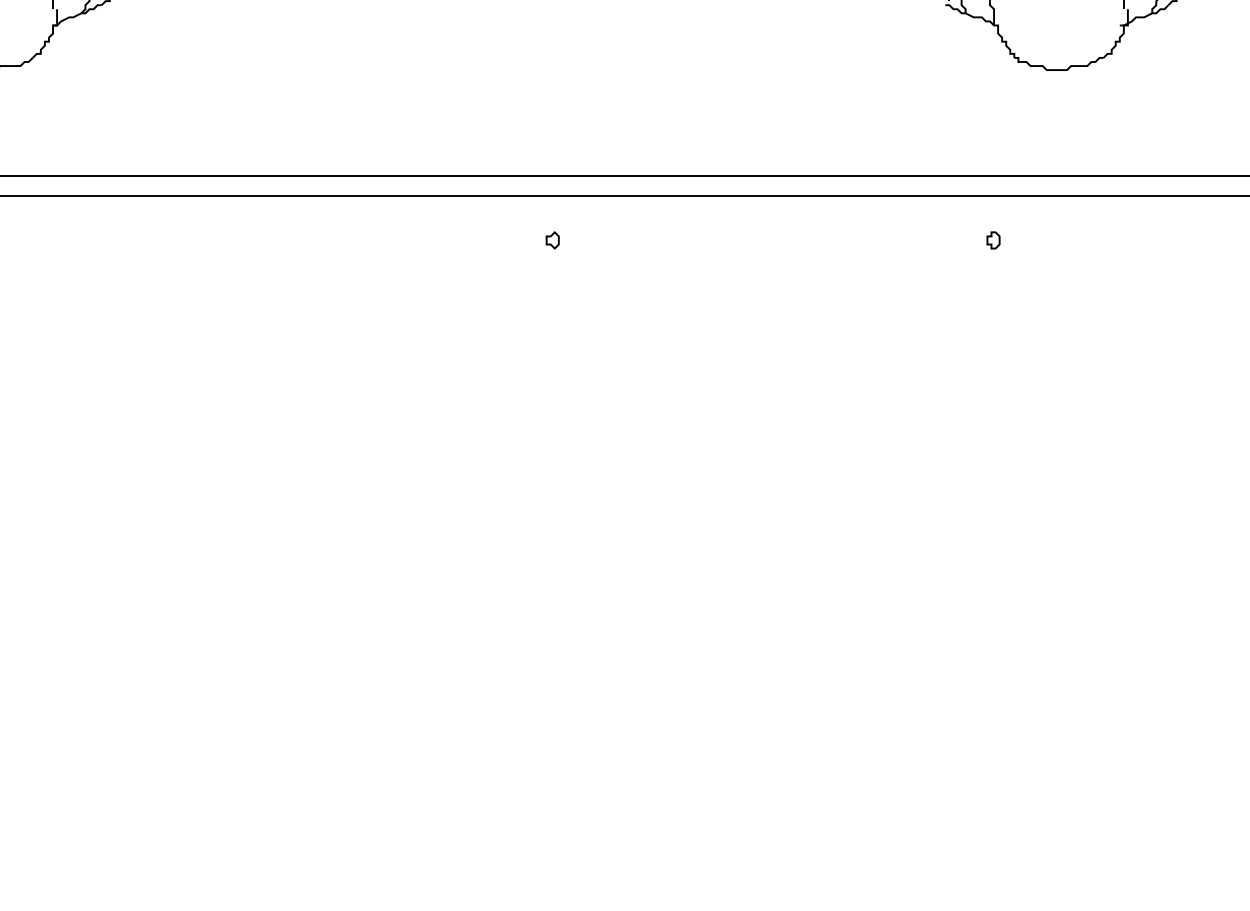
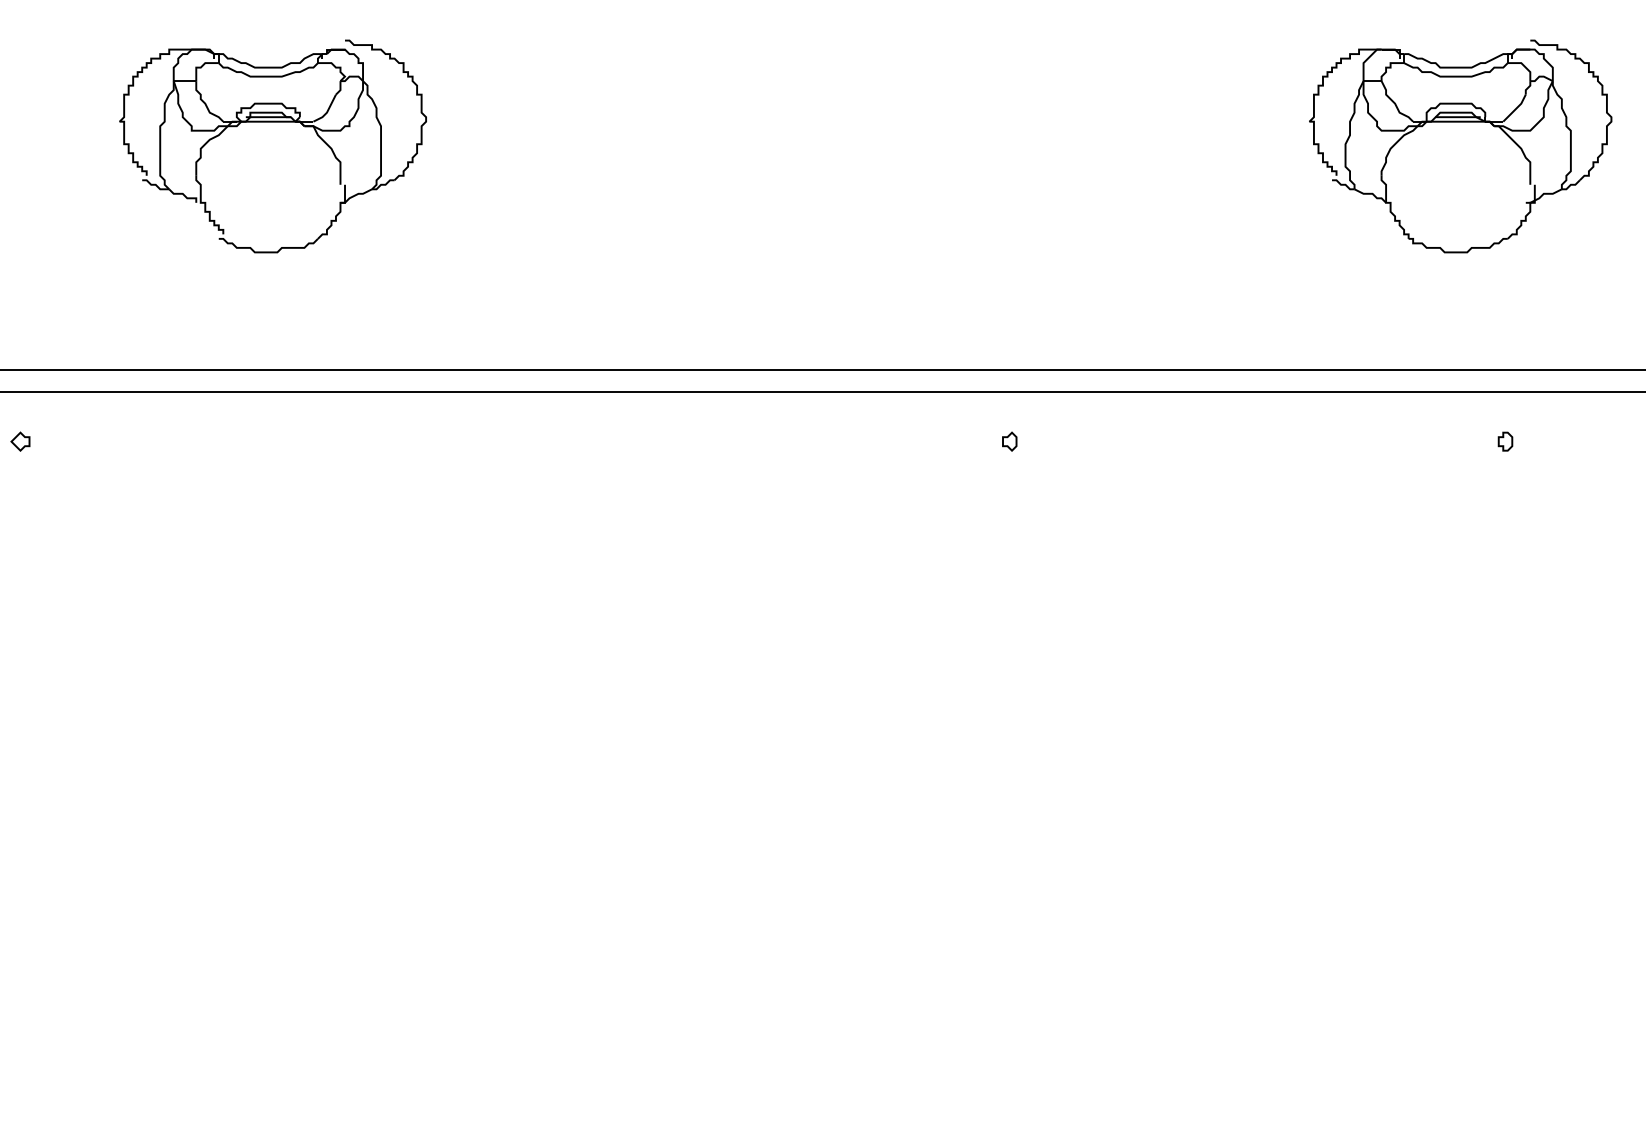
part: (552, 240) -> (1009, 441), moved
part: (993, 240) -> (1505, 441), moved

